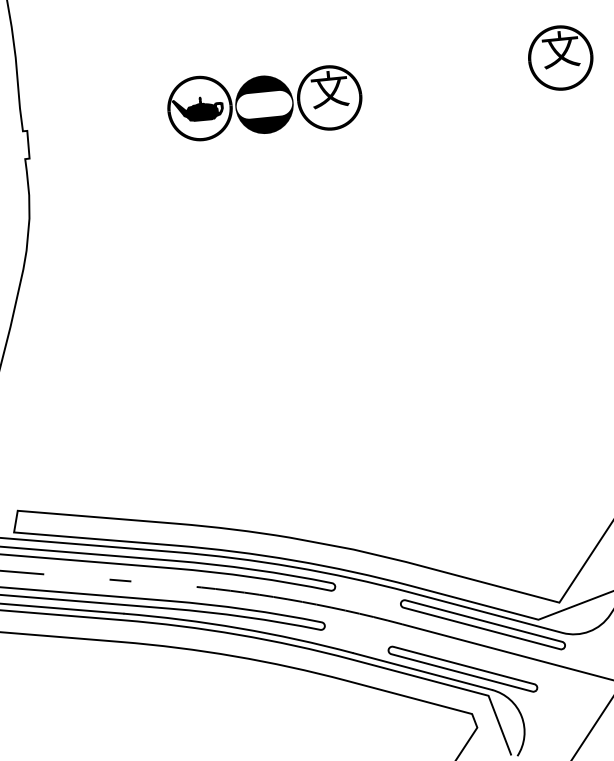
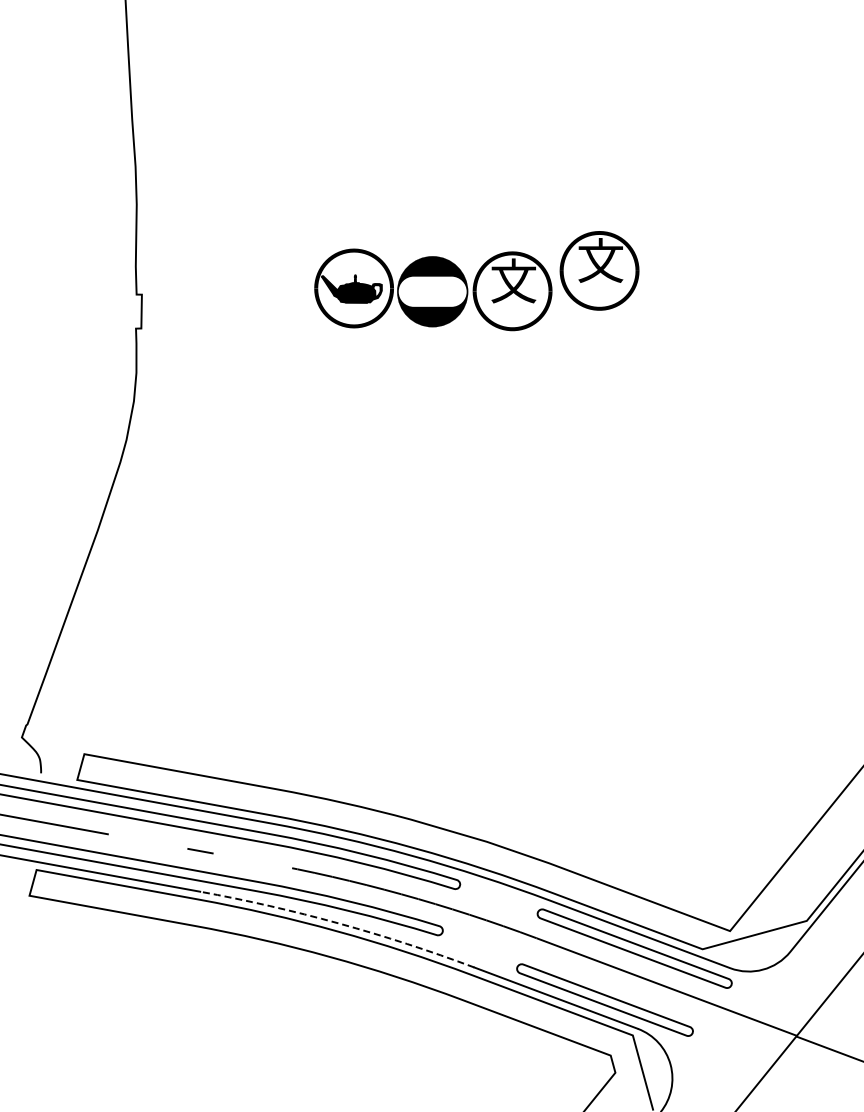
text: (560, 57) -> (599, 270), moved
arc: (239, 628) -> (338, 923), solid -> dashed

